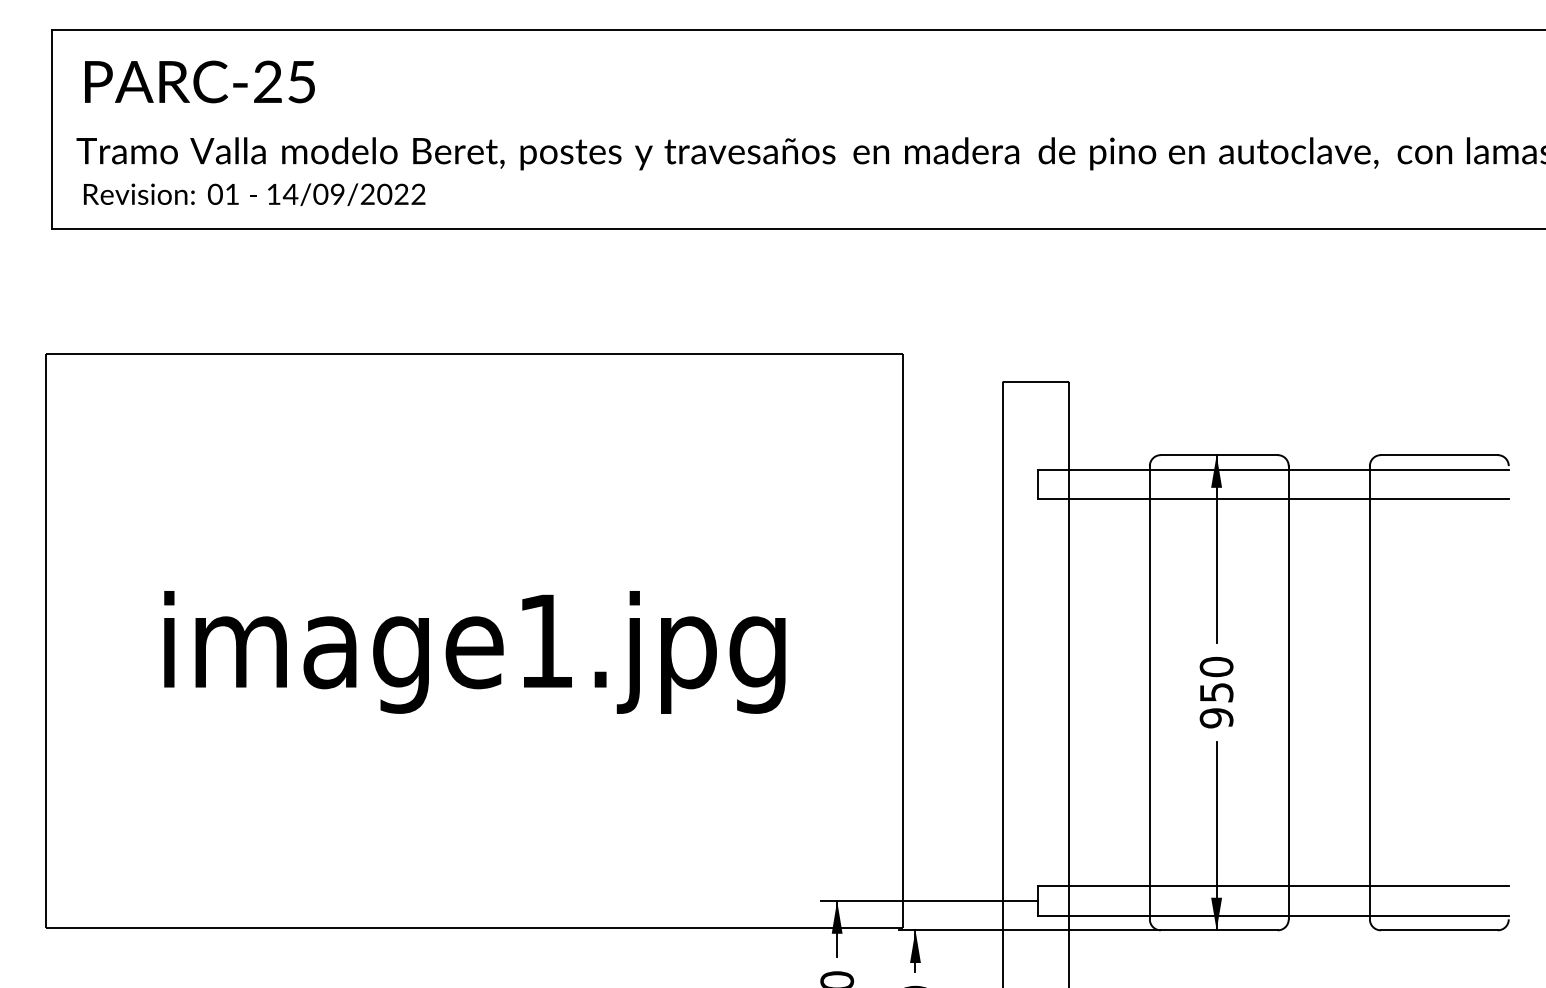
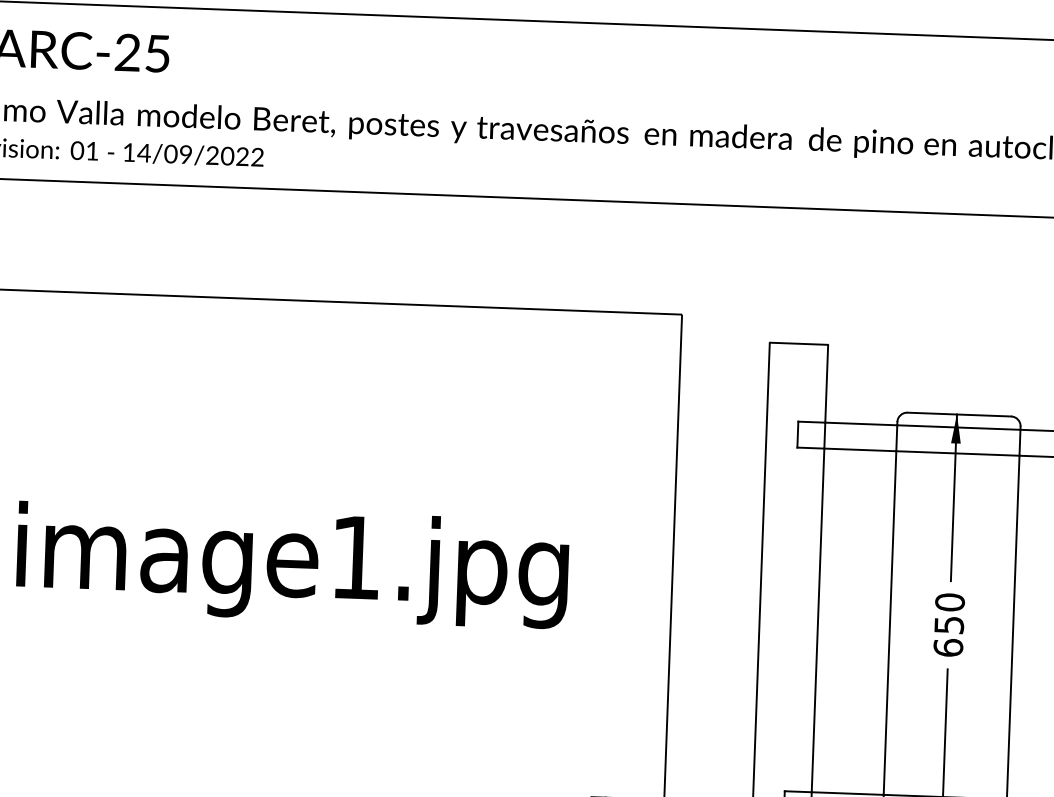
text: (1216, 718) -> (948, 648), 950 -> 650

